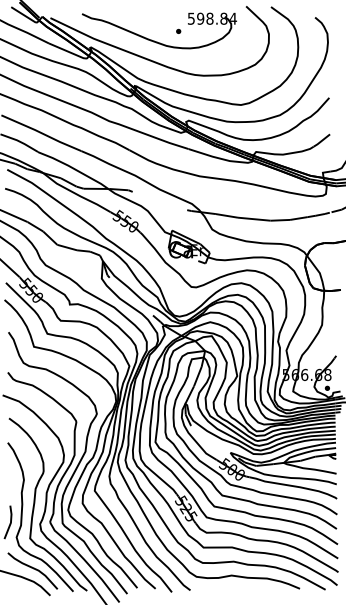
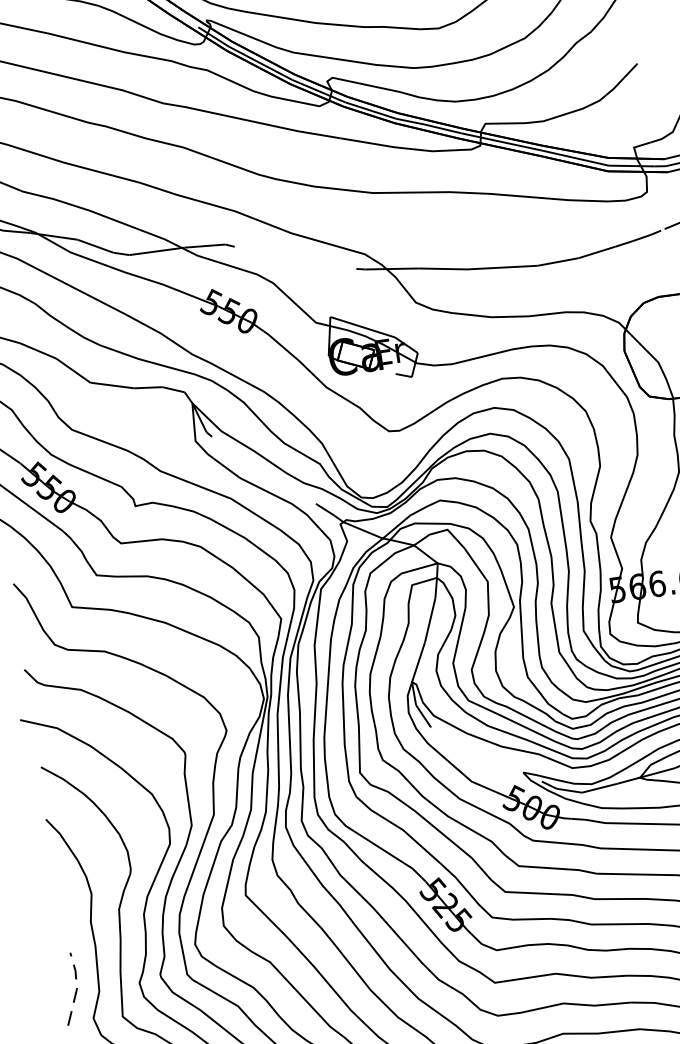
line: (10, 522) -> (75, 988), solid -> dashed

